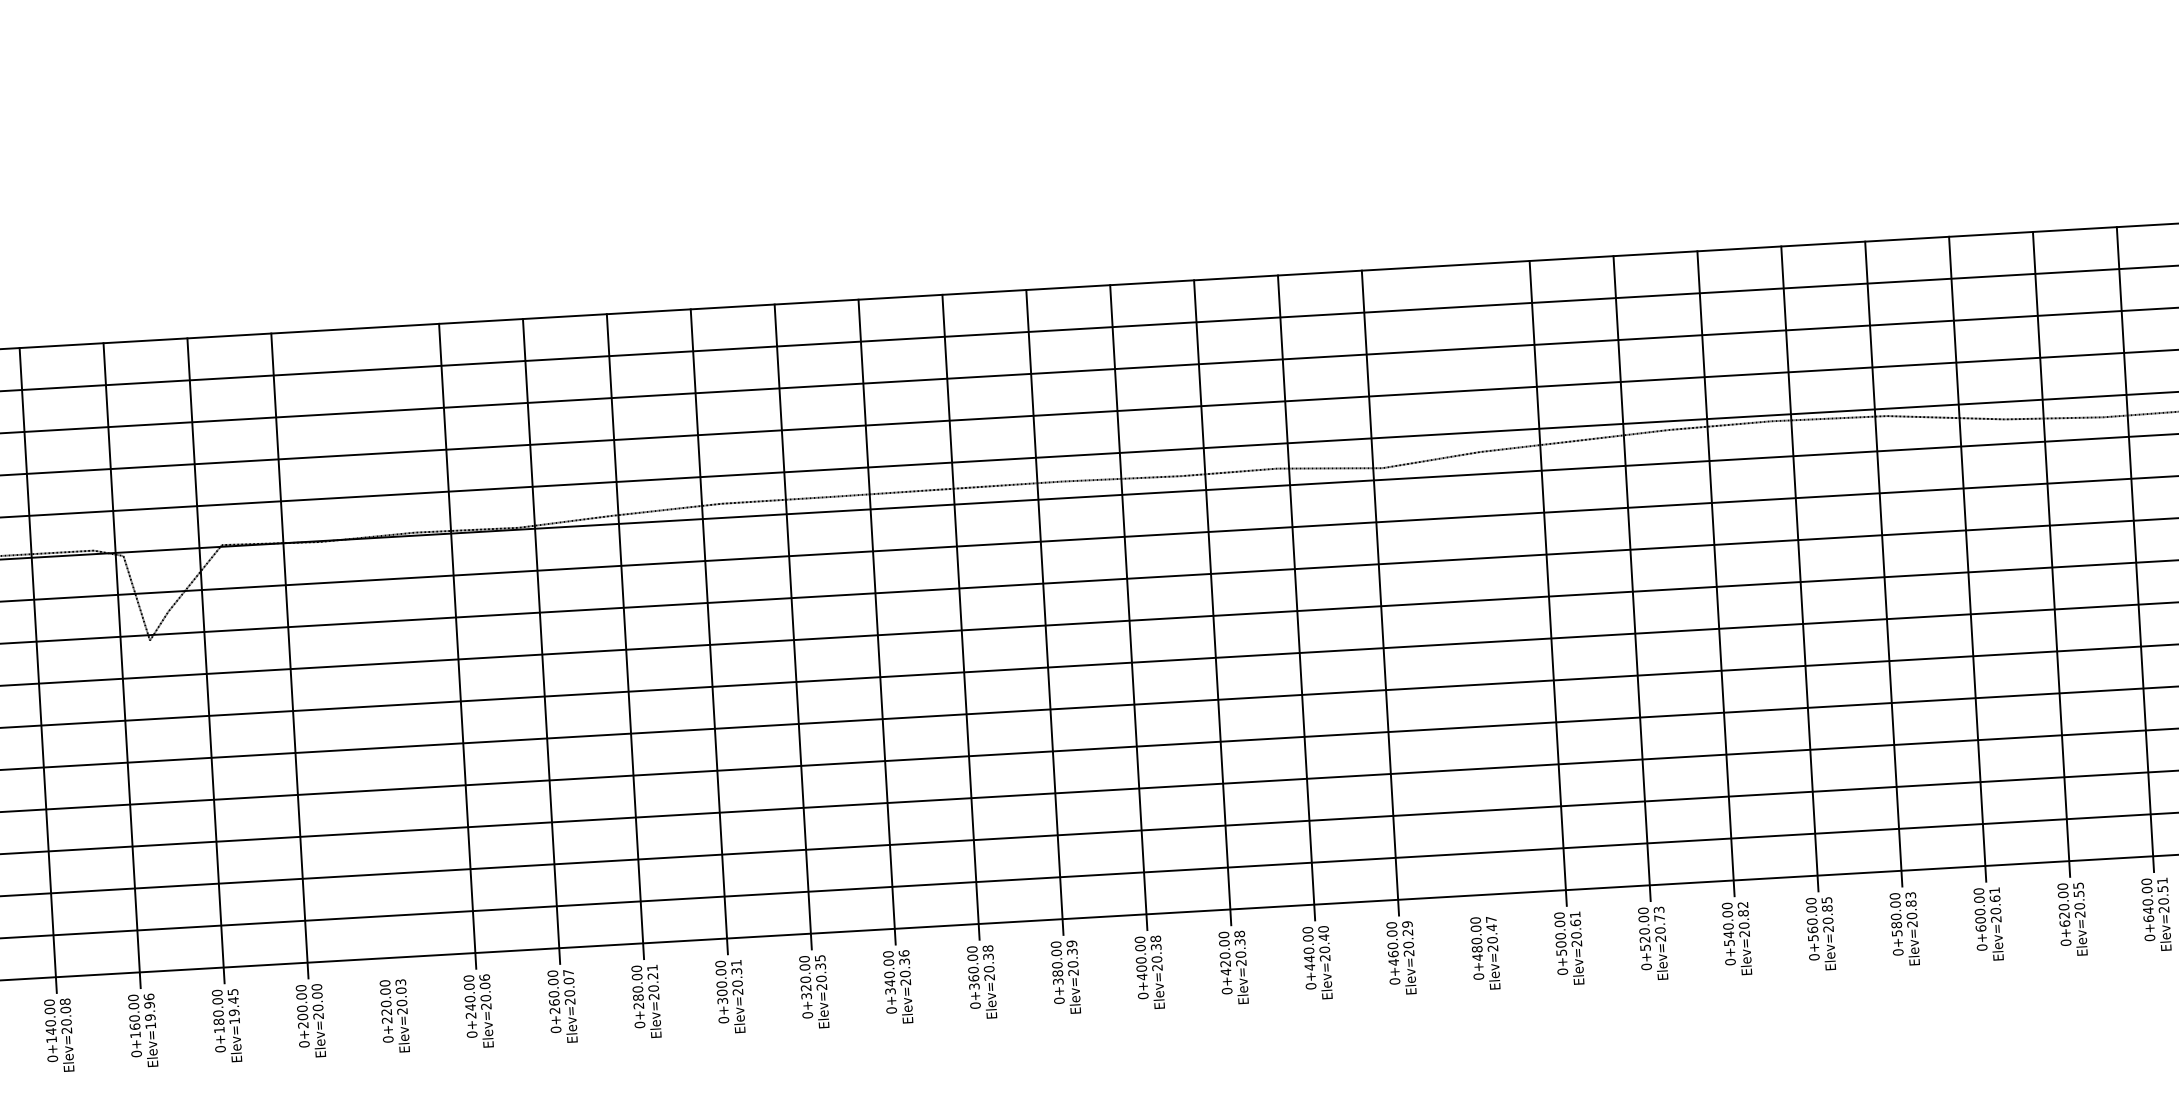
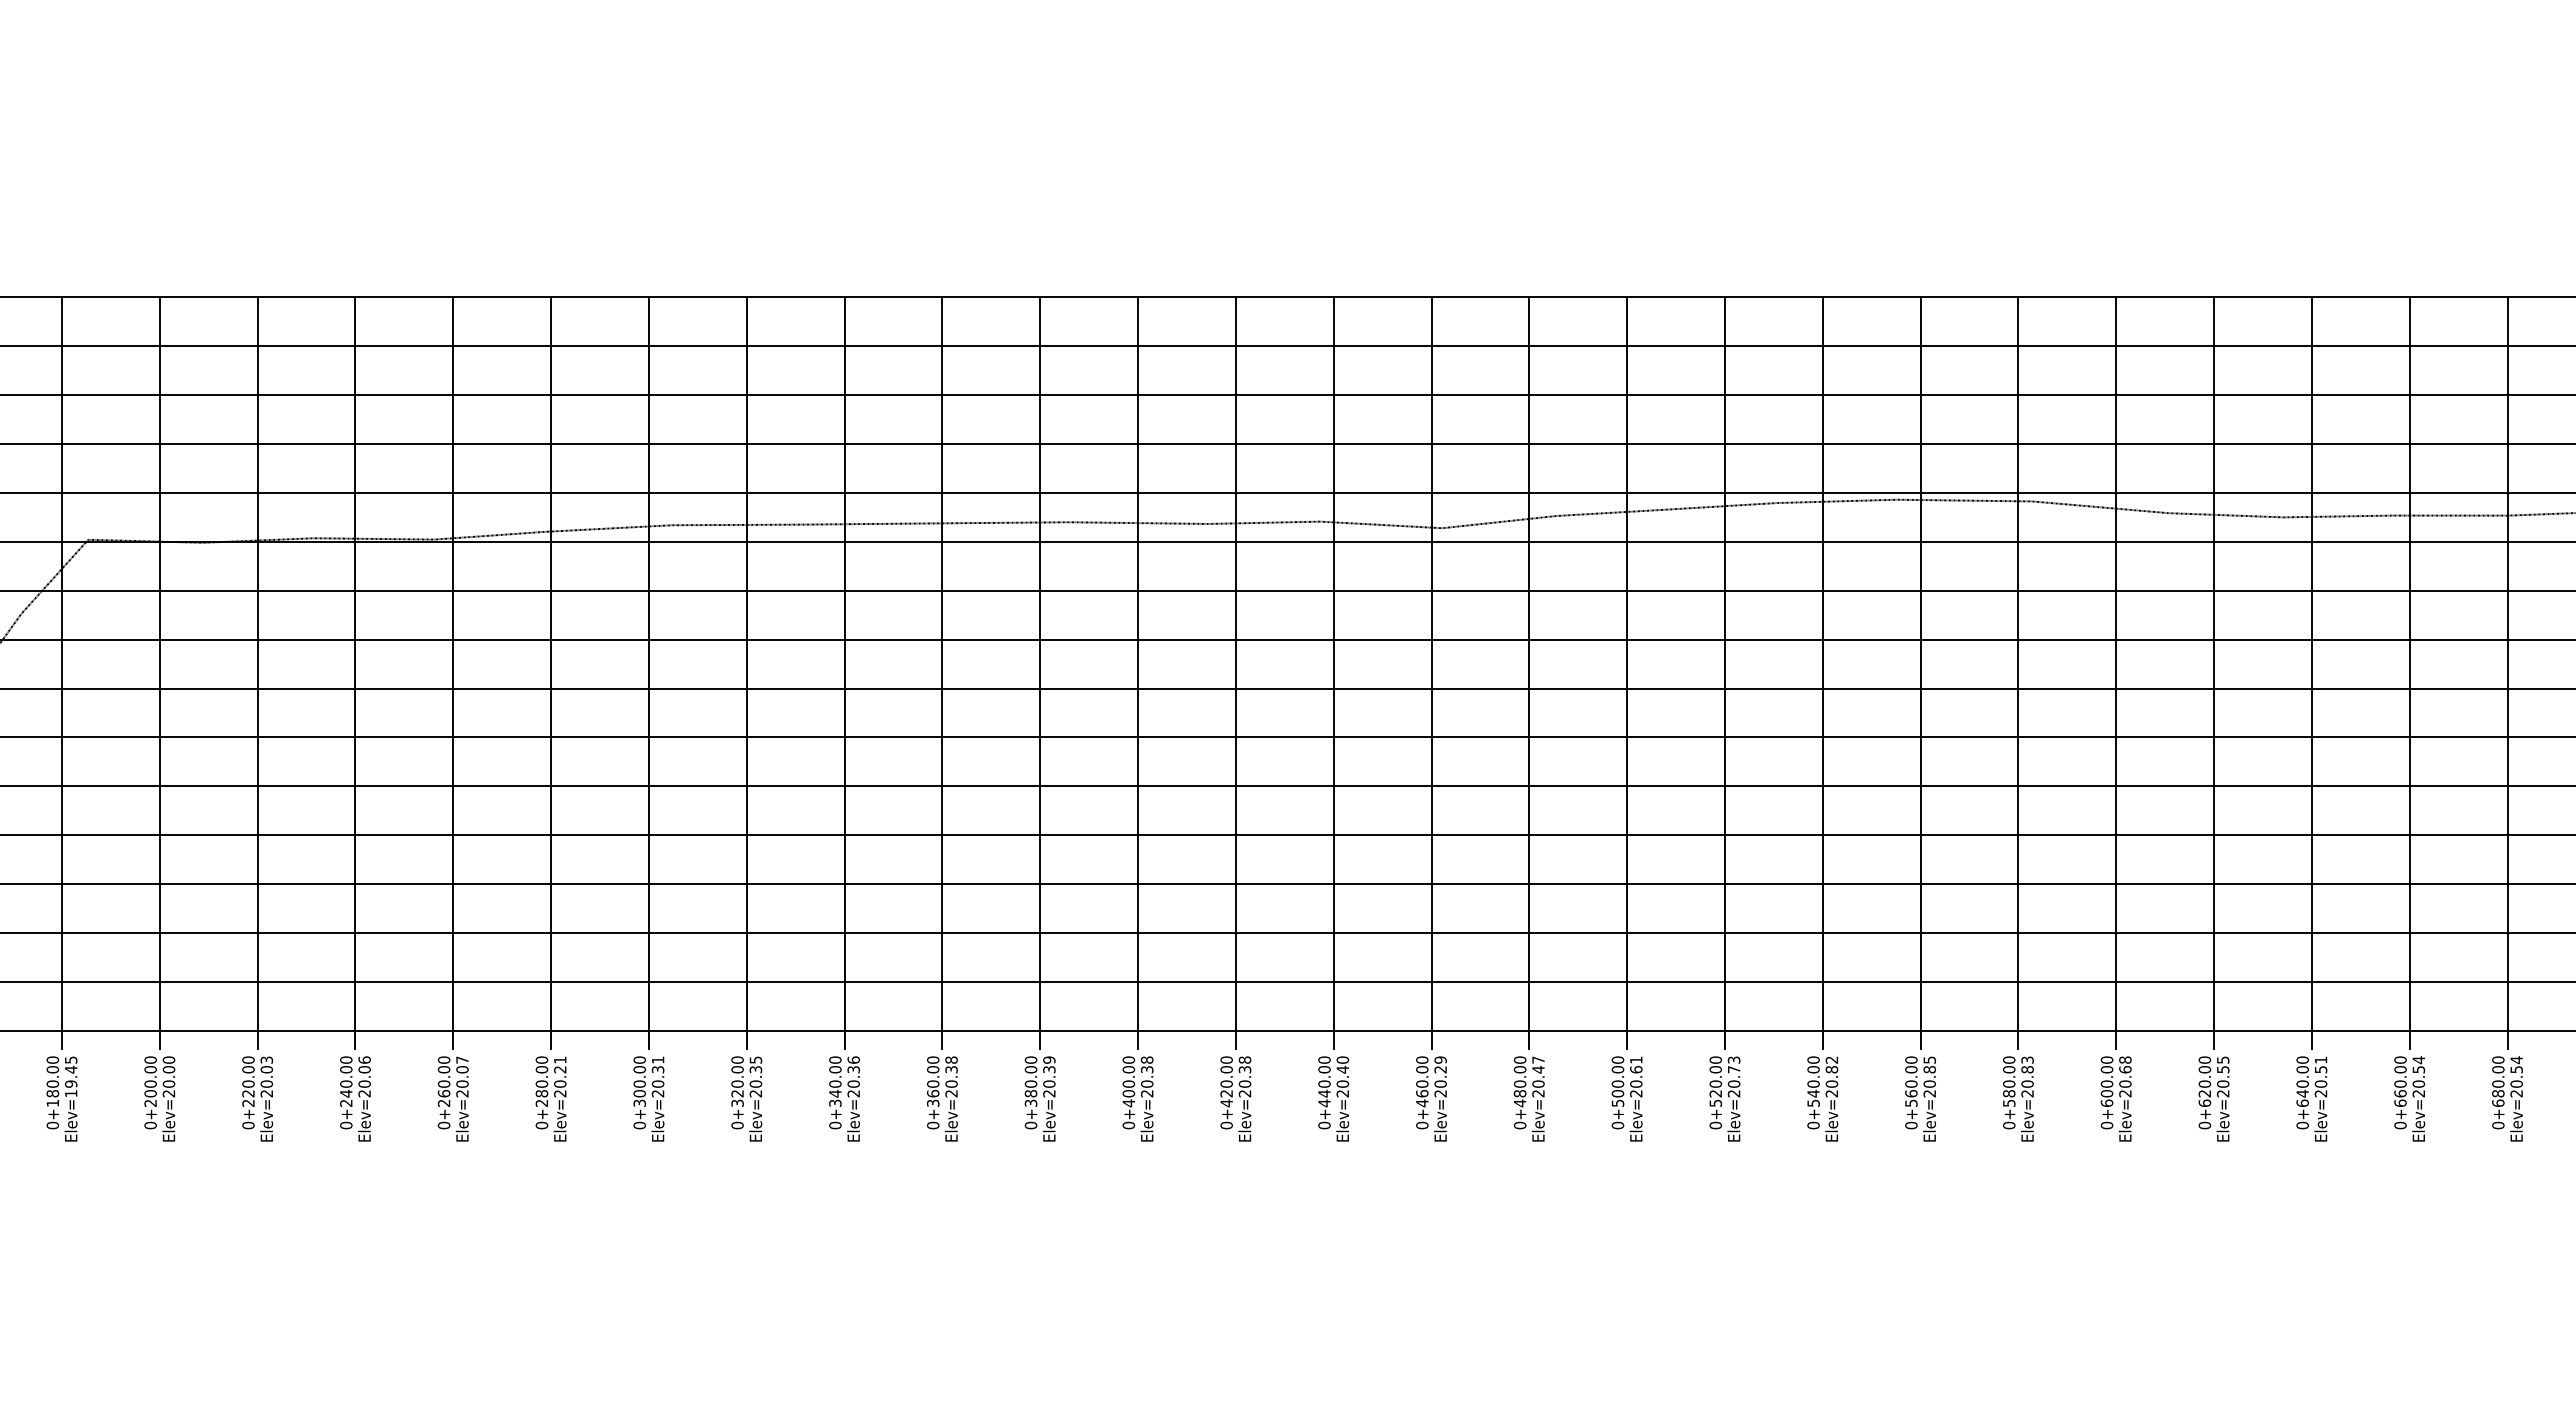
line: (1464, 588) -> (1529, 673), added
line: (373, 651) -> (257, 673), added
text: (1994, 890) -> (2125, 1059), Elev=20.61 -> Elev=20.68

